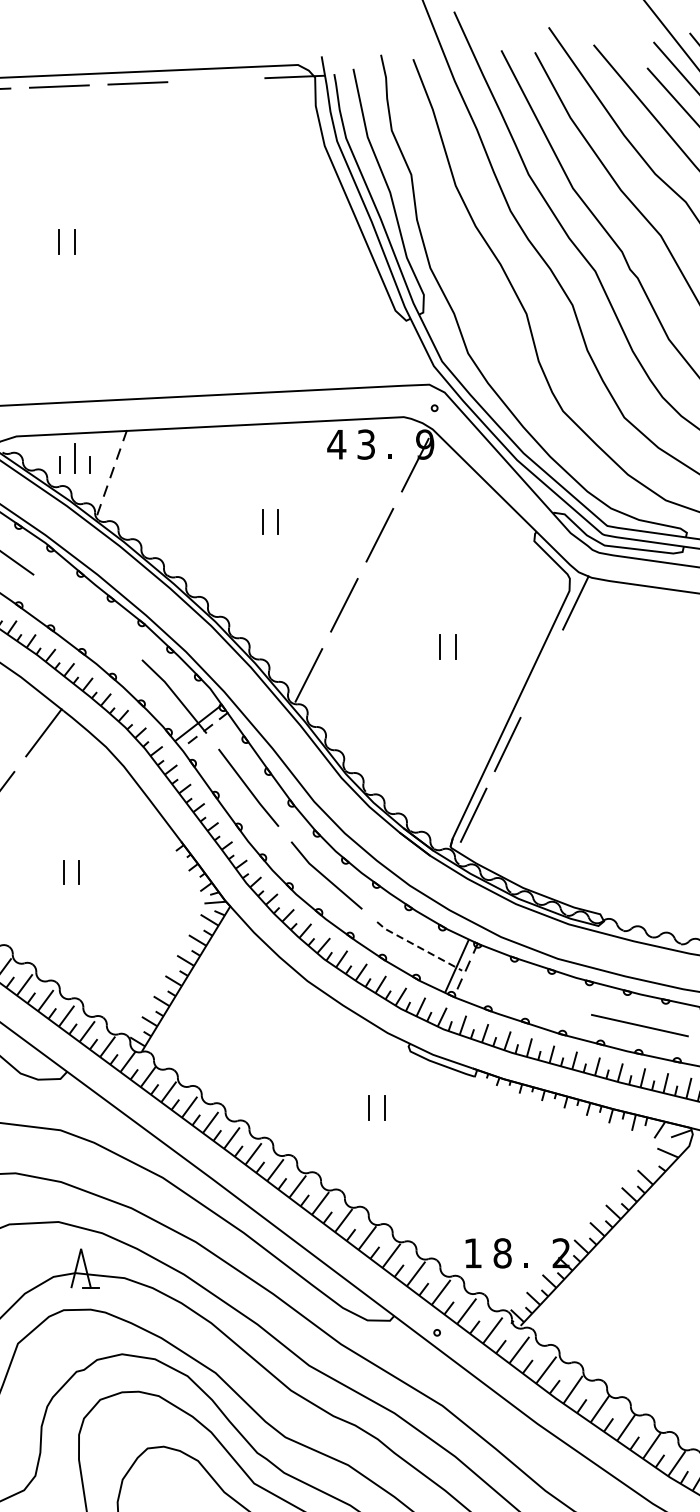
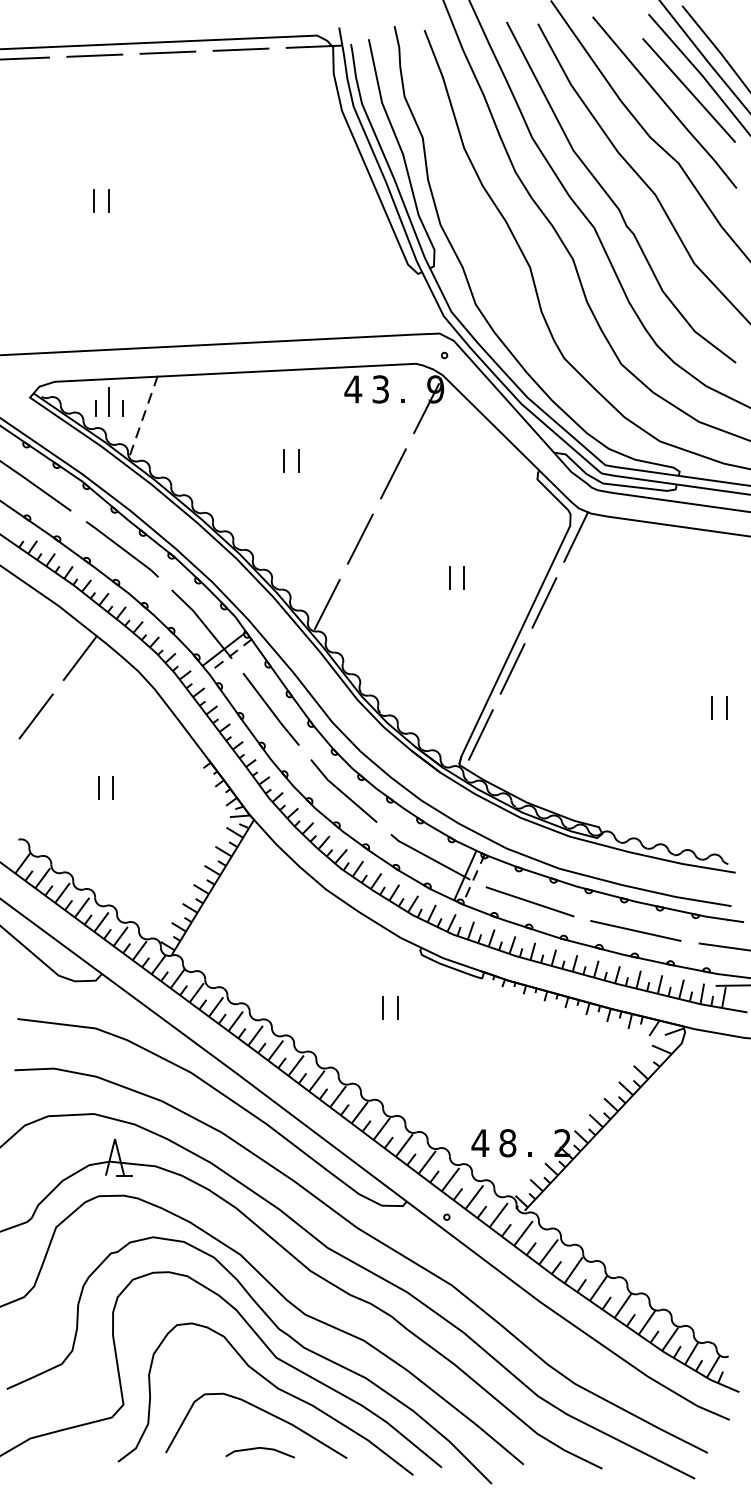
line: (215, 79) -> (240, 49), added
line: (88, 616) -> (121, 549), added
line: (541, 673) -> (544, 602), added
line: (418, 946) -> (429, 857), dashed -> solid
line: (525, 994) -> (529, 901), added
text: (473, 1252) -> (480, 1142), 1 -> 4

